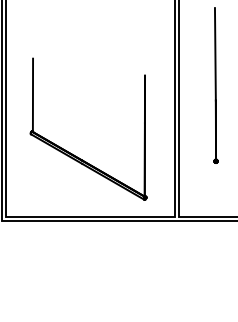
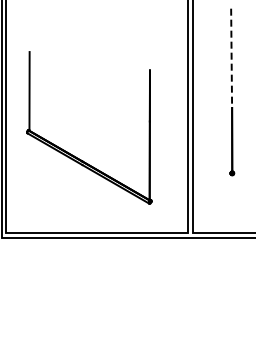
line: (215, 54) -> (231, 58), solid -> dashed
part: (74, 154) -> (74, 155), moved

